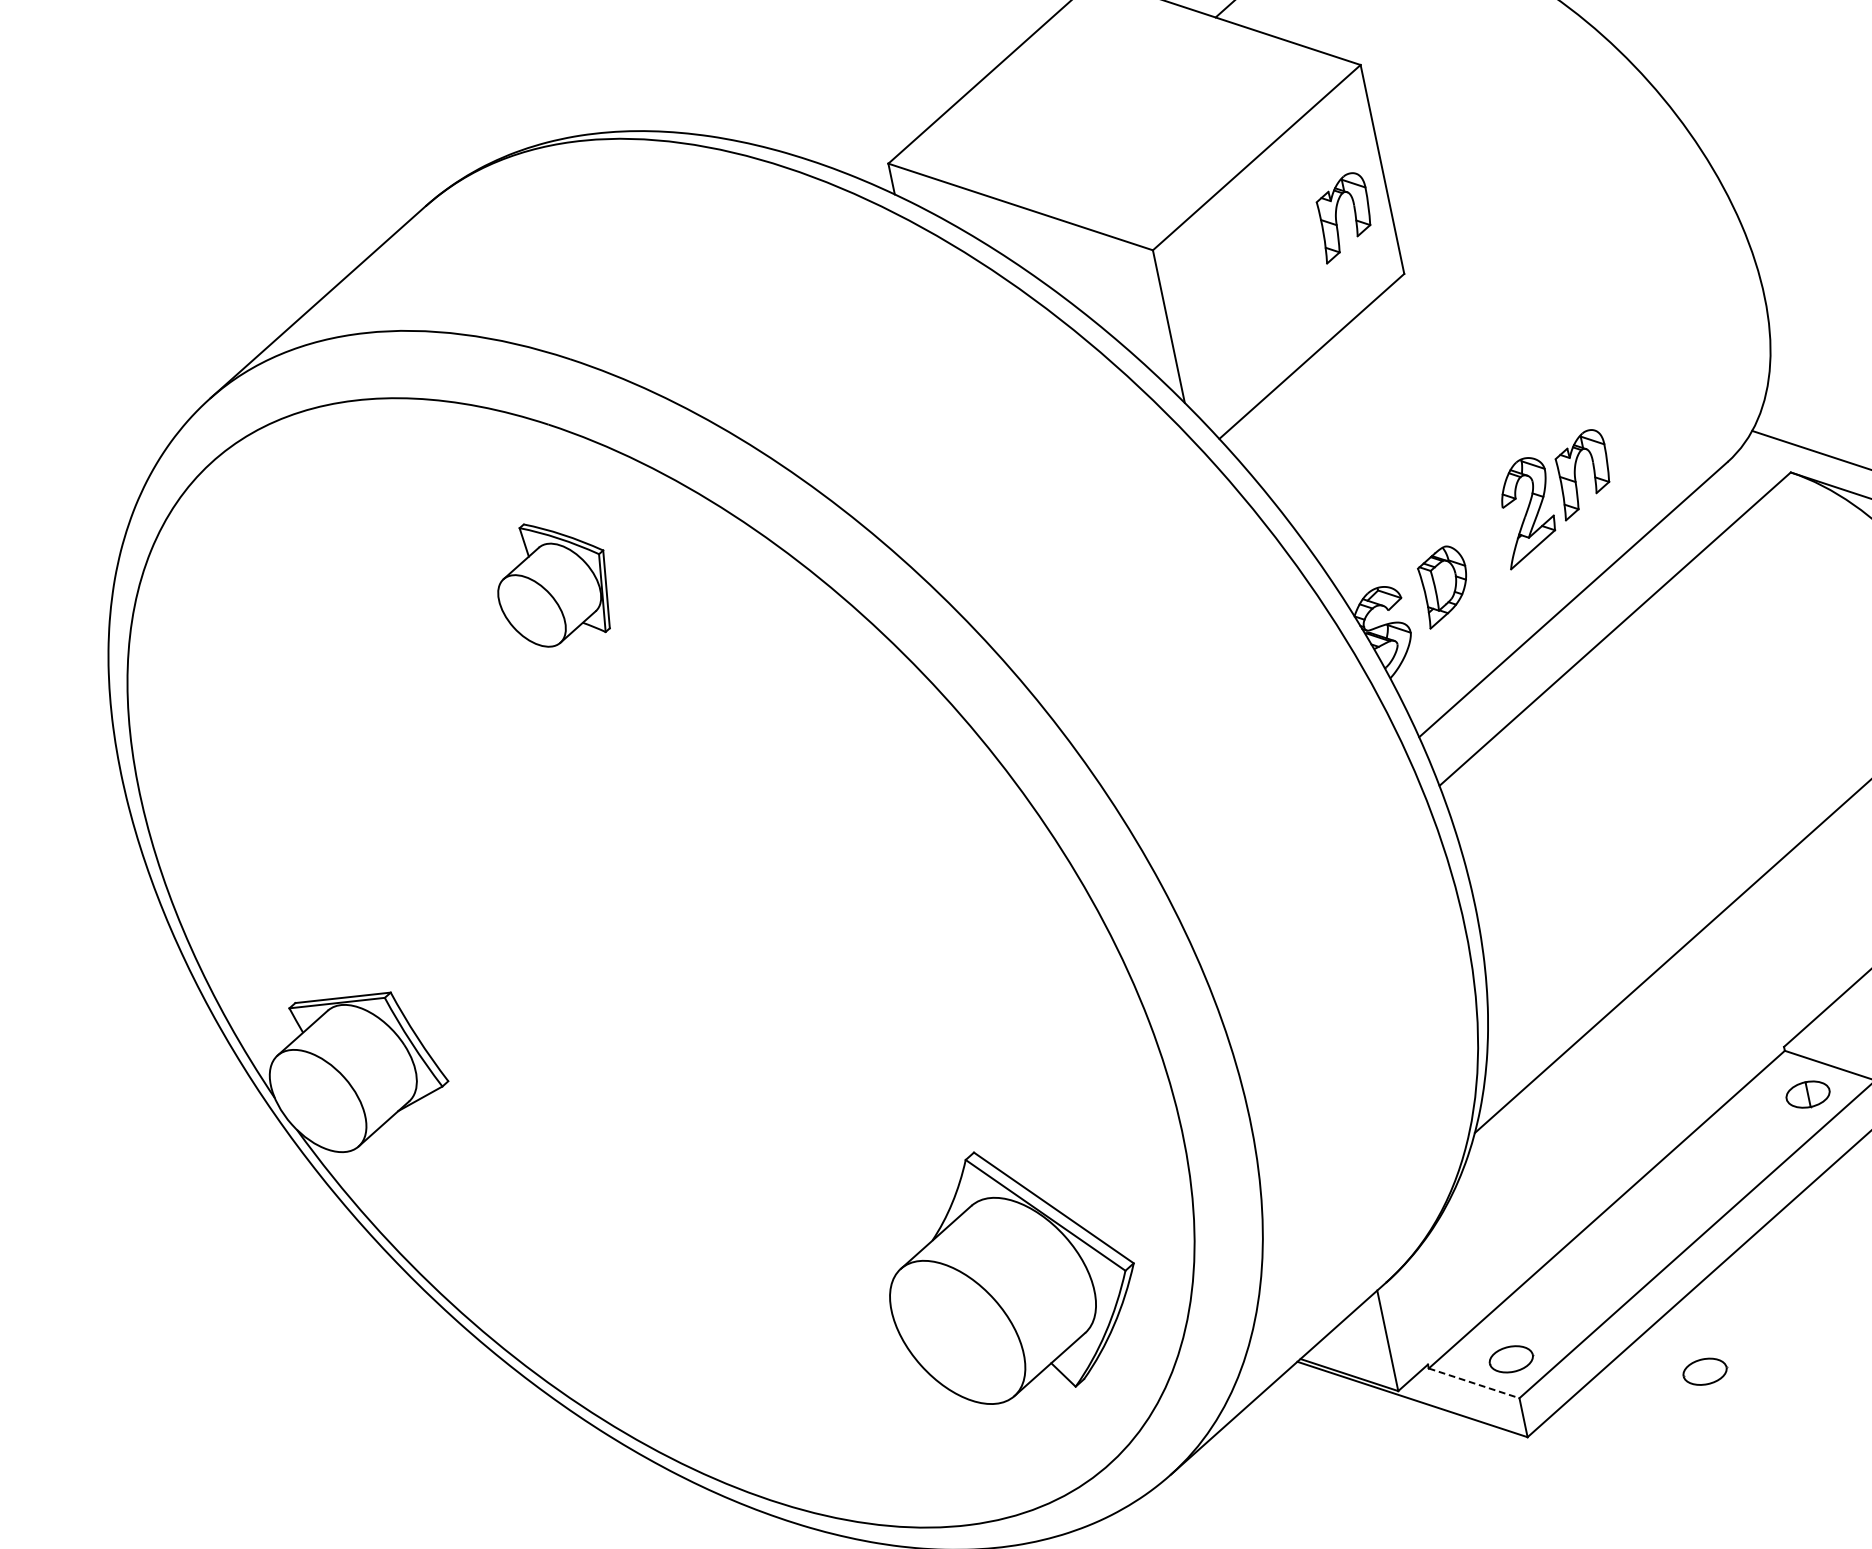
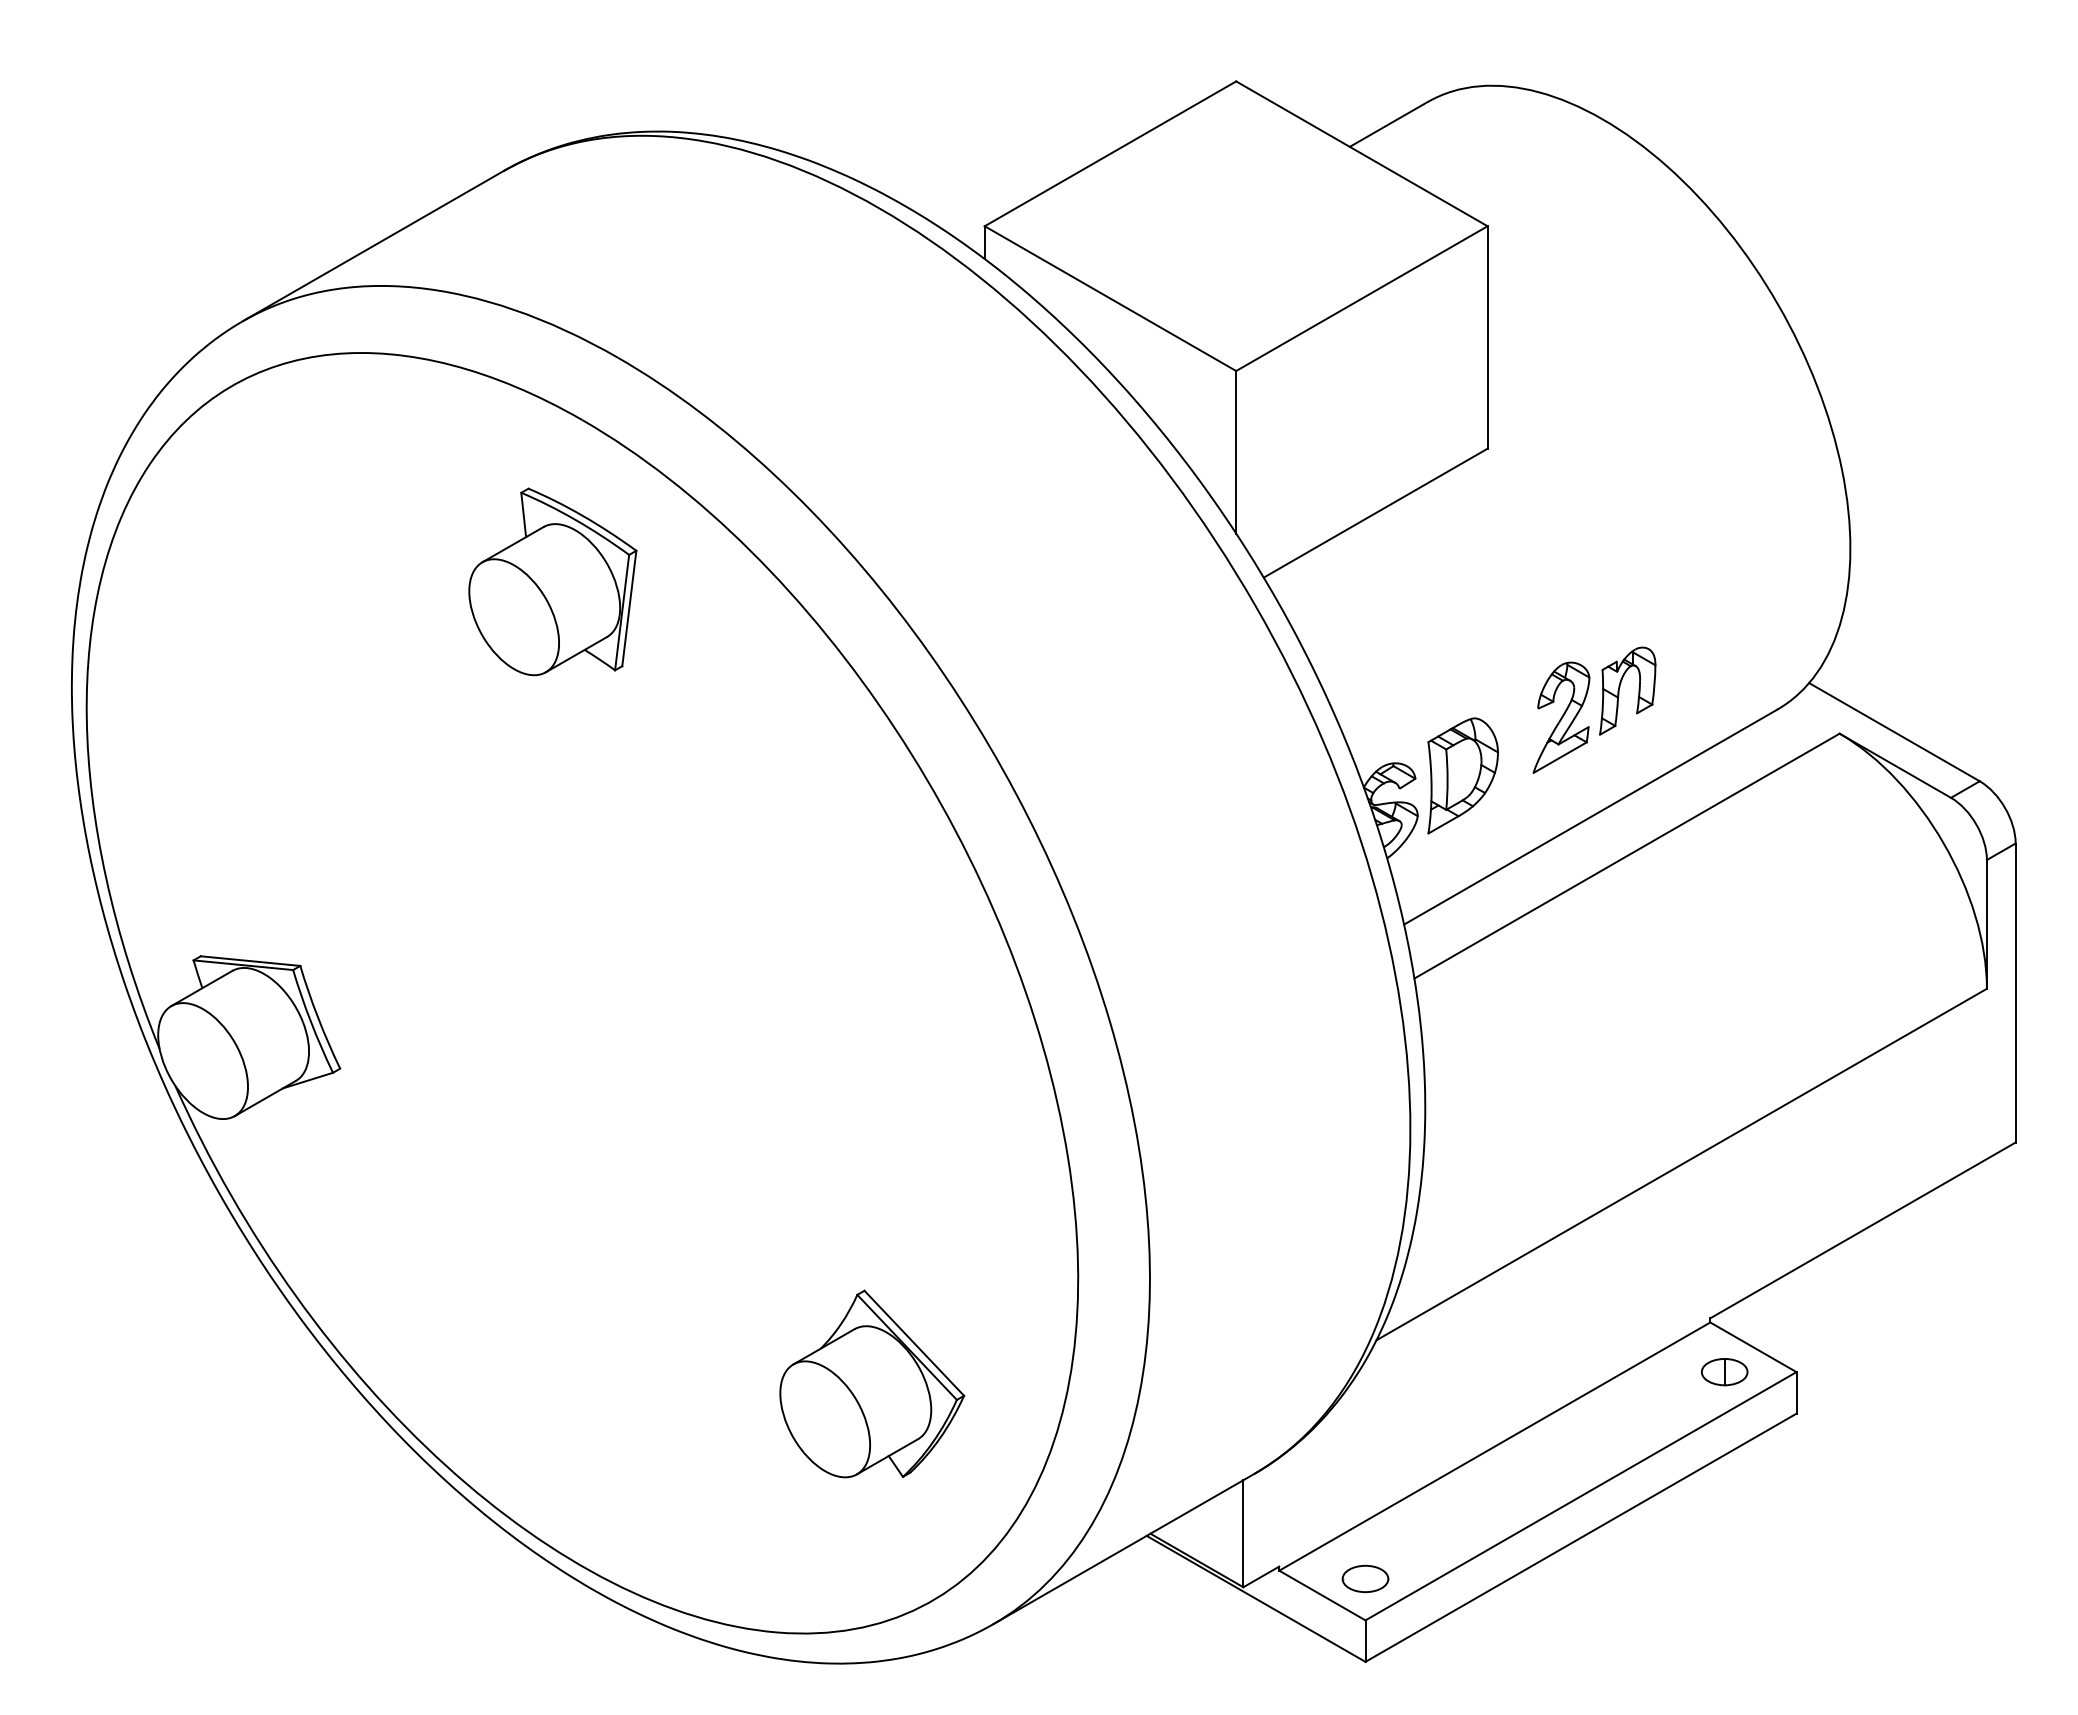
part: (1337, 215) -> (1431, 374), removed
part: (552, 582) -> (552, 581), size x1.43
part: (1444, 585) -> (1462, 775), size x1.43
part: (1010, 1272) -> (872, 1383), size x0.71
part: (1704, 1371) -> (1560, 1632), removed
line: (1474, 1383) -> (1322, 1595), dashed -> solid

